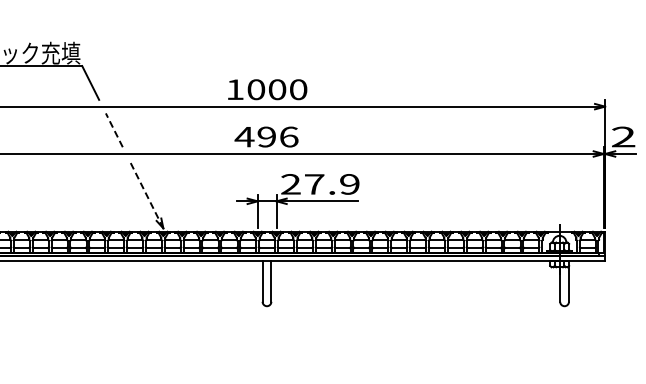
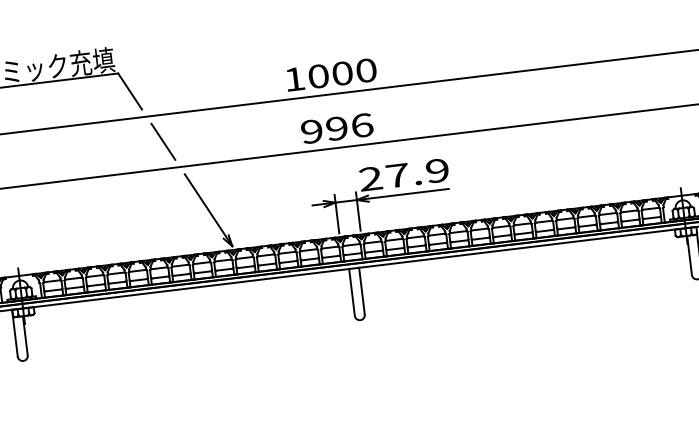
line: (114, 130) -> (163, 142), dashed -> solid
text: (244, 136) -> (311, 131), 496 -> 996
line: (146, 194) -> (208, 210), dashed -> solid

